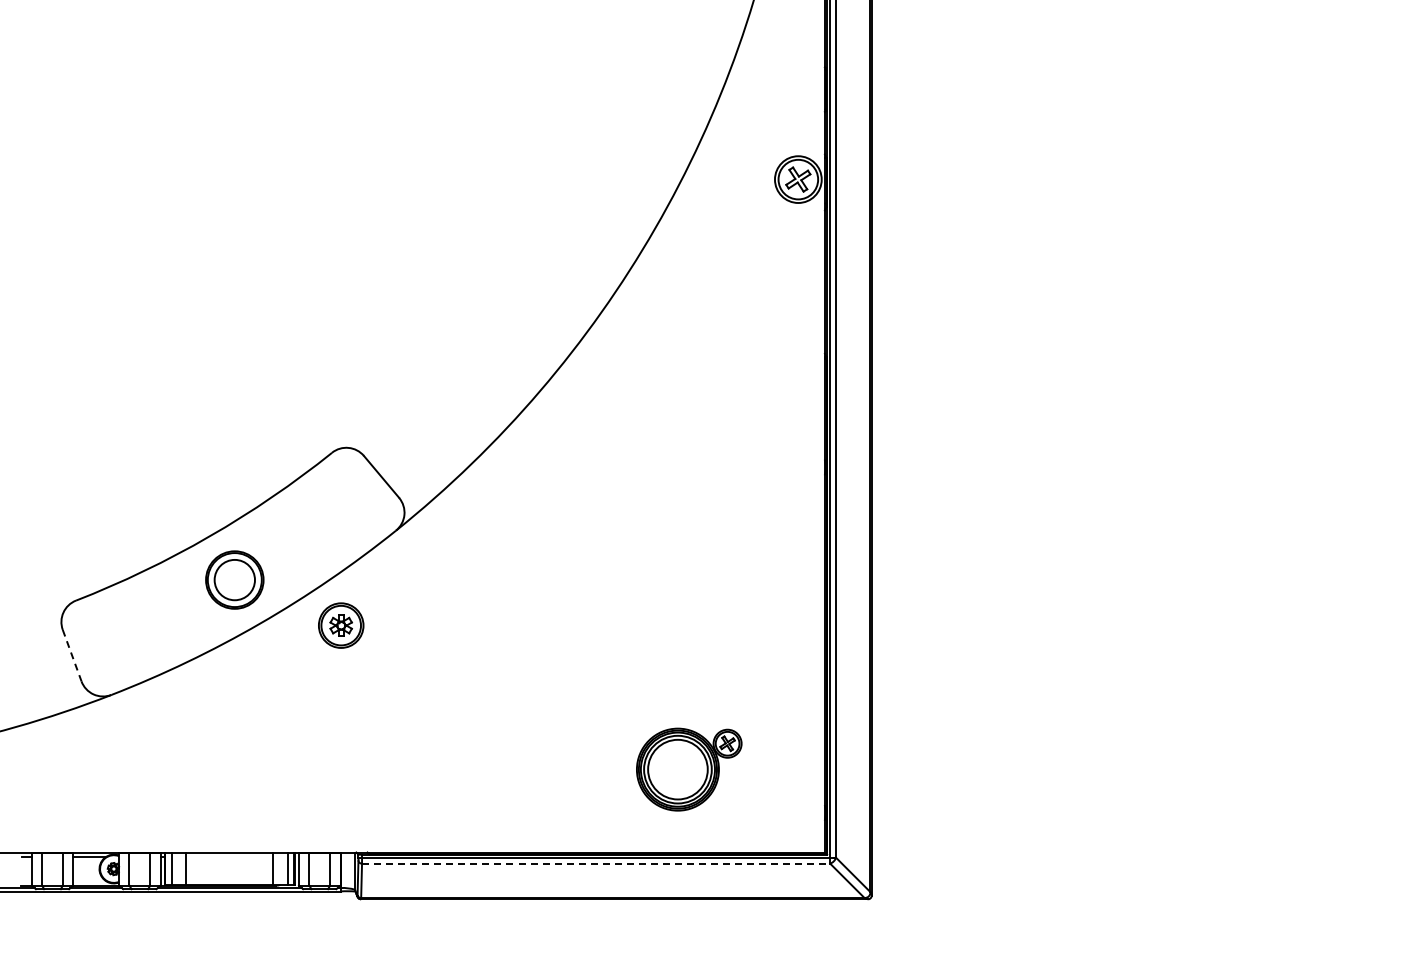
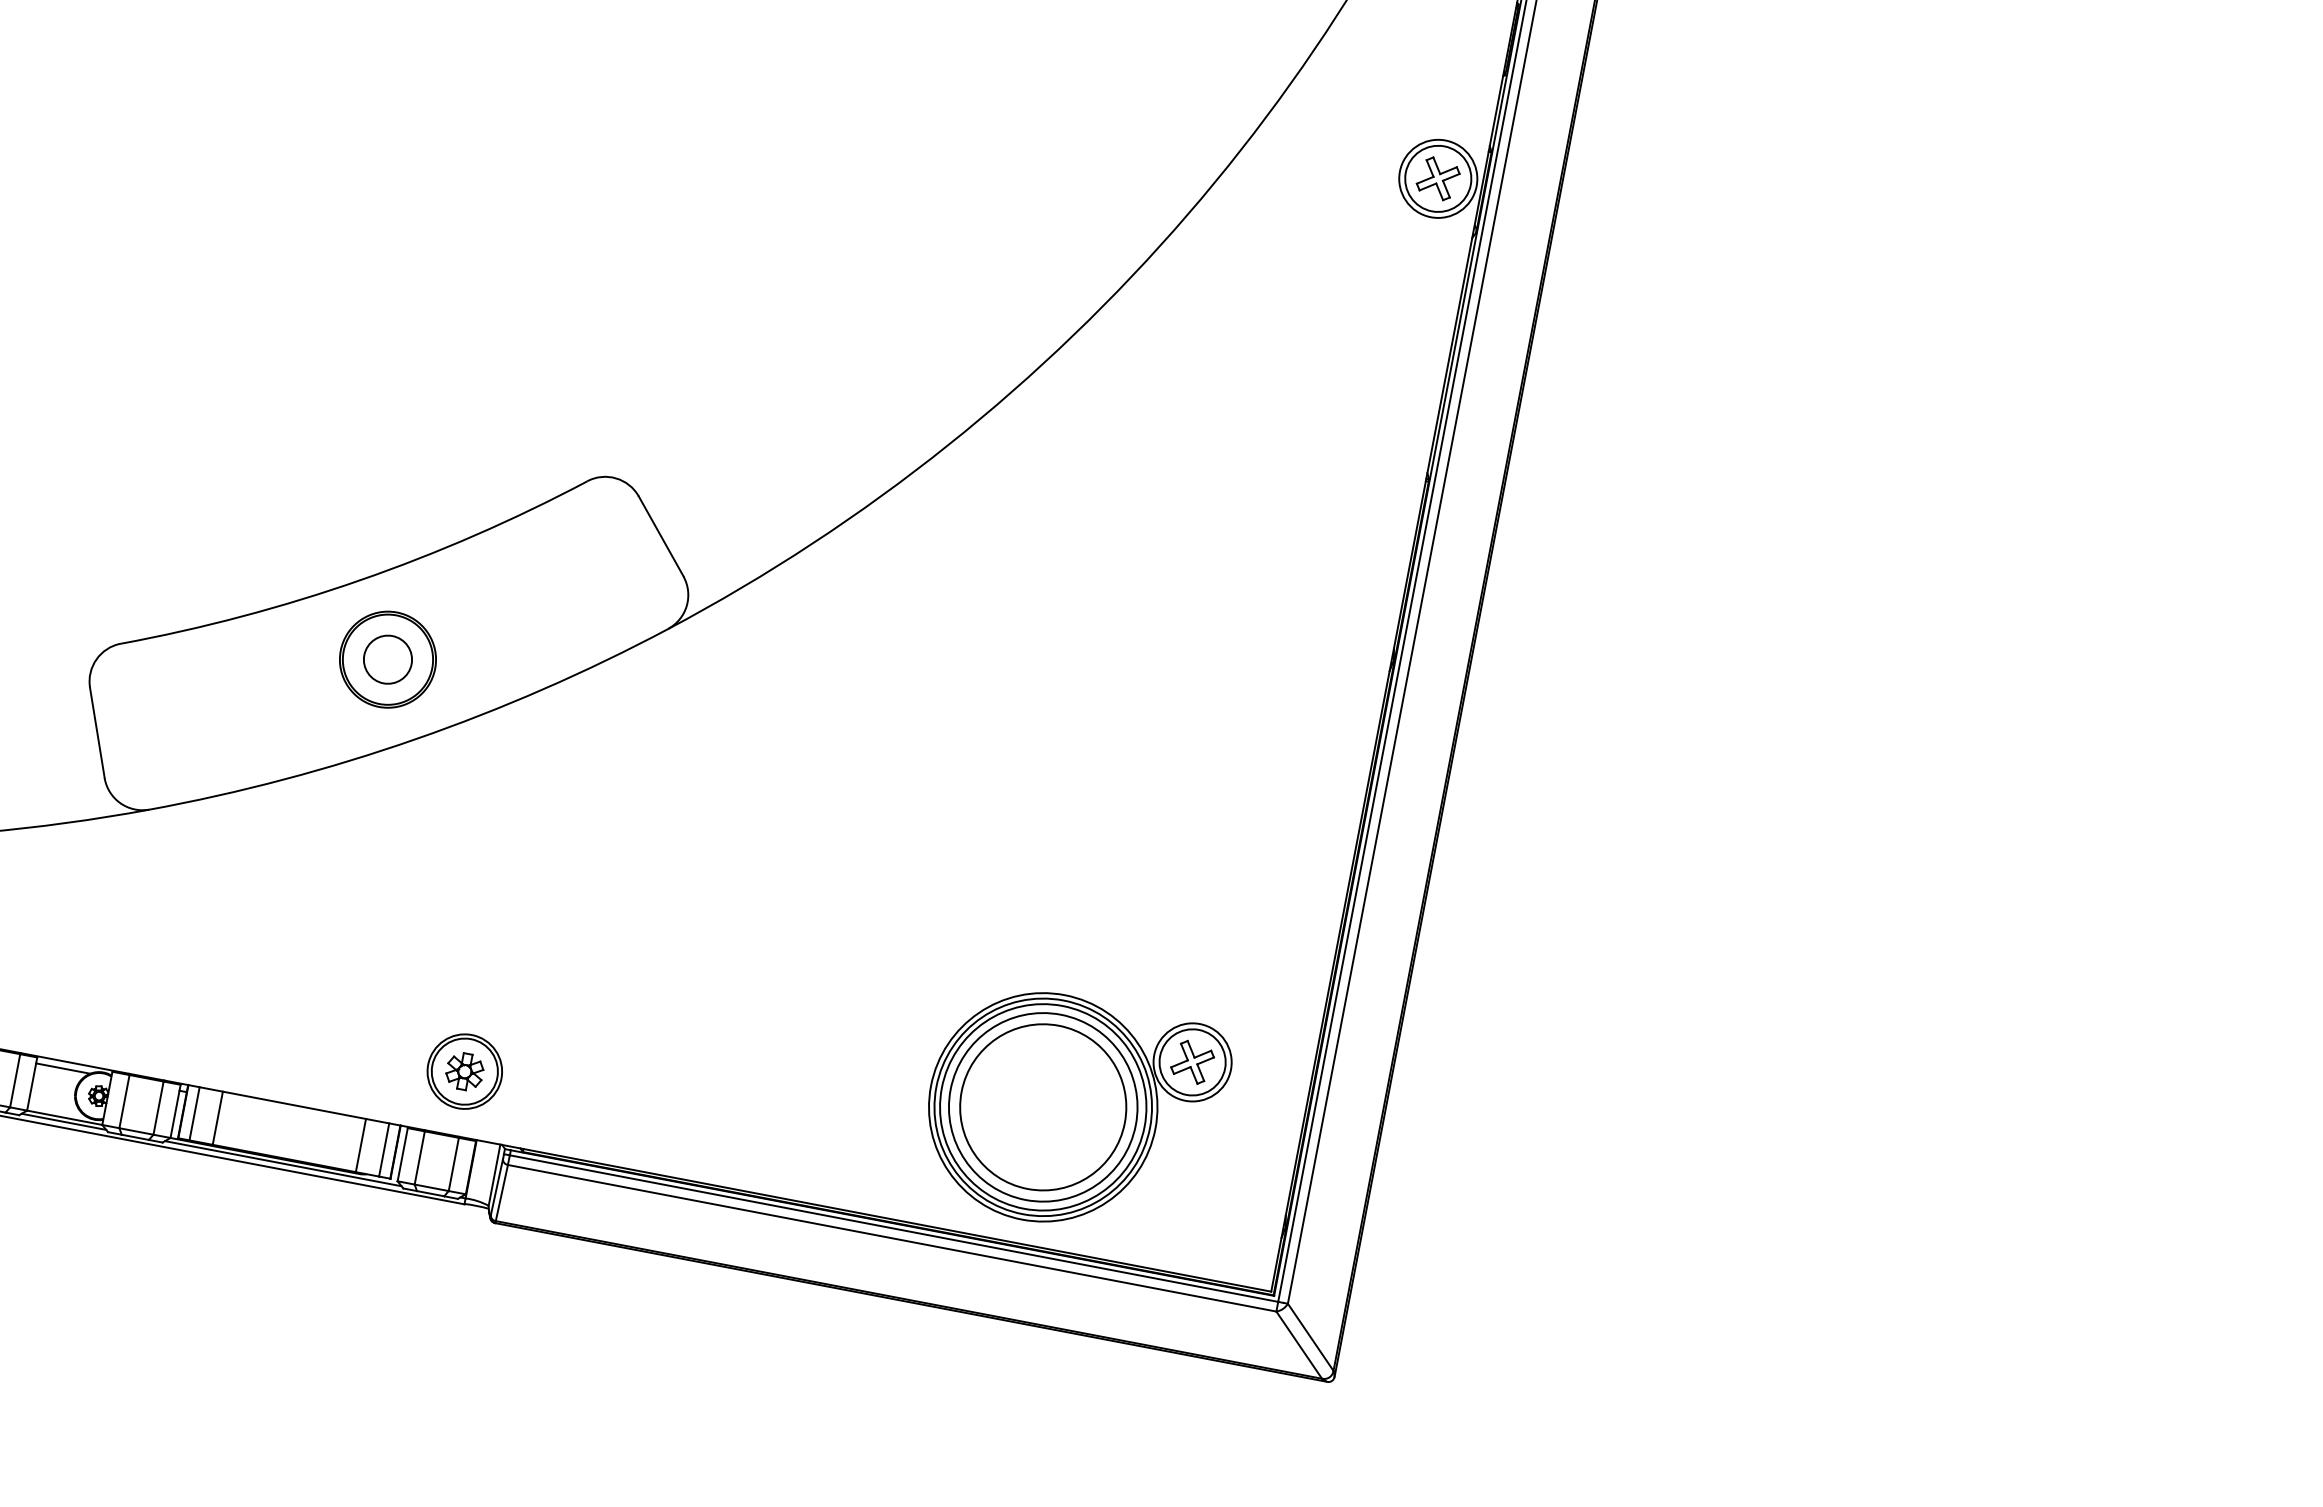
circle: (234, 579) -> (387, 658), size x0.71
part: (341, 625) -> (465, 1071), moved
line: (72, 656) -> (97, 734), dashed -> solid
part: (689, 769) -> (1074, 1112), size x1.67
line: (596, 863) -> (892, 1238), dashed -> solid

